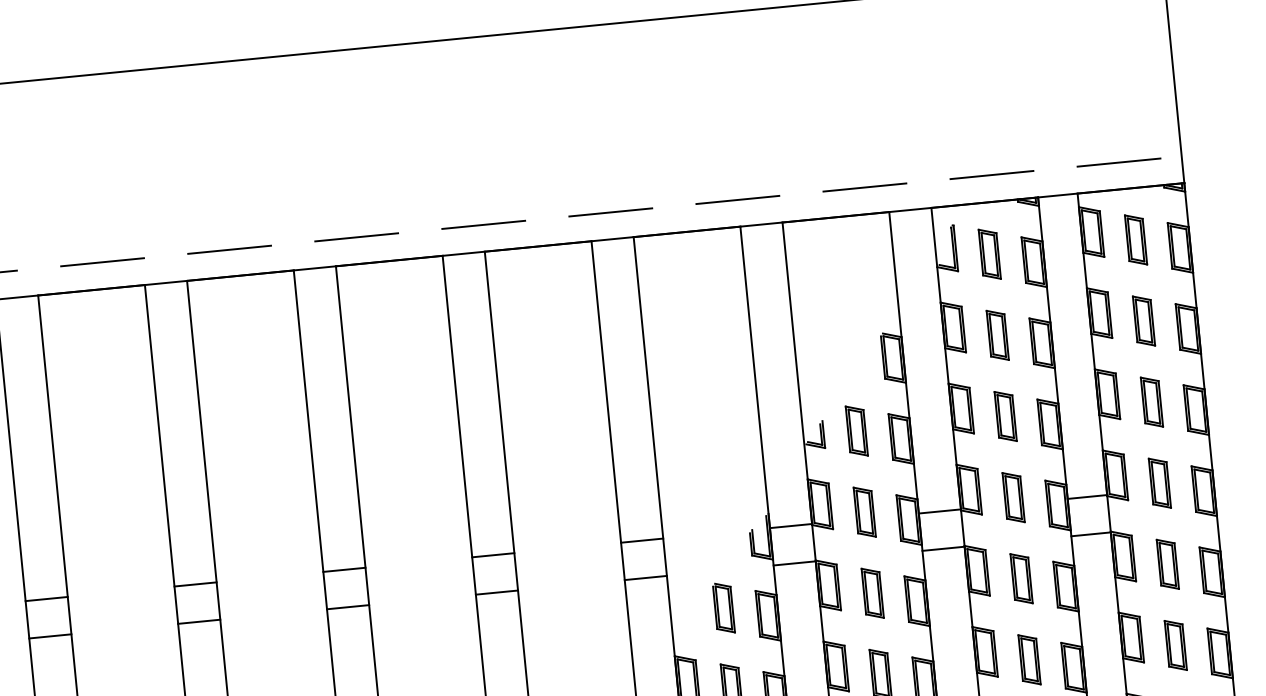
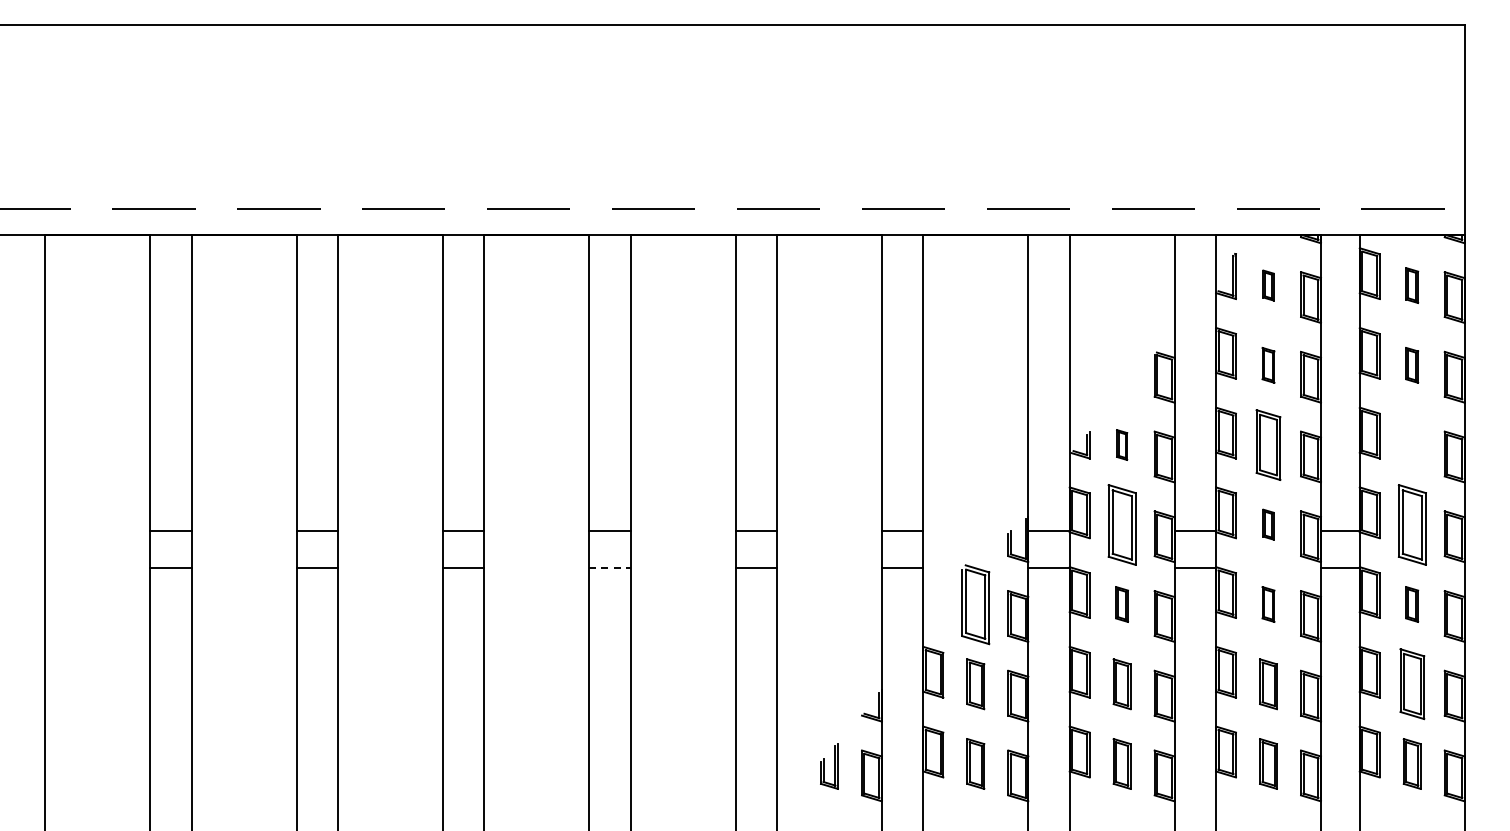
part: (1135, 239) -> (1411, 285), size x0.7
part: (989, 254) -> (1268, 285), size x0.6
part: (1143, 321) -> (1411, 365), size x0.7
part: (997, 335) -> (1268, 365), size x0.7
part: (1151, 401) -> (1411, 444), removed
part: (1005, 415) -> (1268, 444), size x1.4
part: (856, 430) -> (1121, 444), size x0.6
part: (1159, 483) -> (1411, 524), size x1.6
part: (1013, 497) -> (1268, 524), size x0.6
part: (864, 511) -> (1121, 524), size x1.6
part: (1167, 564) -> (1411, 604), size x0.7
part: (1021, 578) -> (1268, 604), size x0.7
part: (872, 593) -> (1121, 604), size x0.7
line: (347, 606) -> (609, 567), solid -> dashed
part: (723, 607) -> (975, 604), size x1.6
part: (1175, 645) -> (1411, 684), size x1.4

